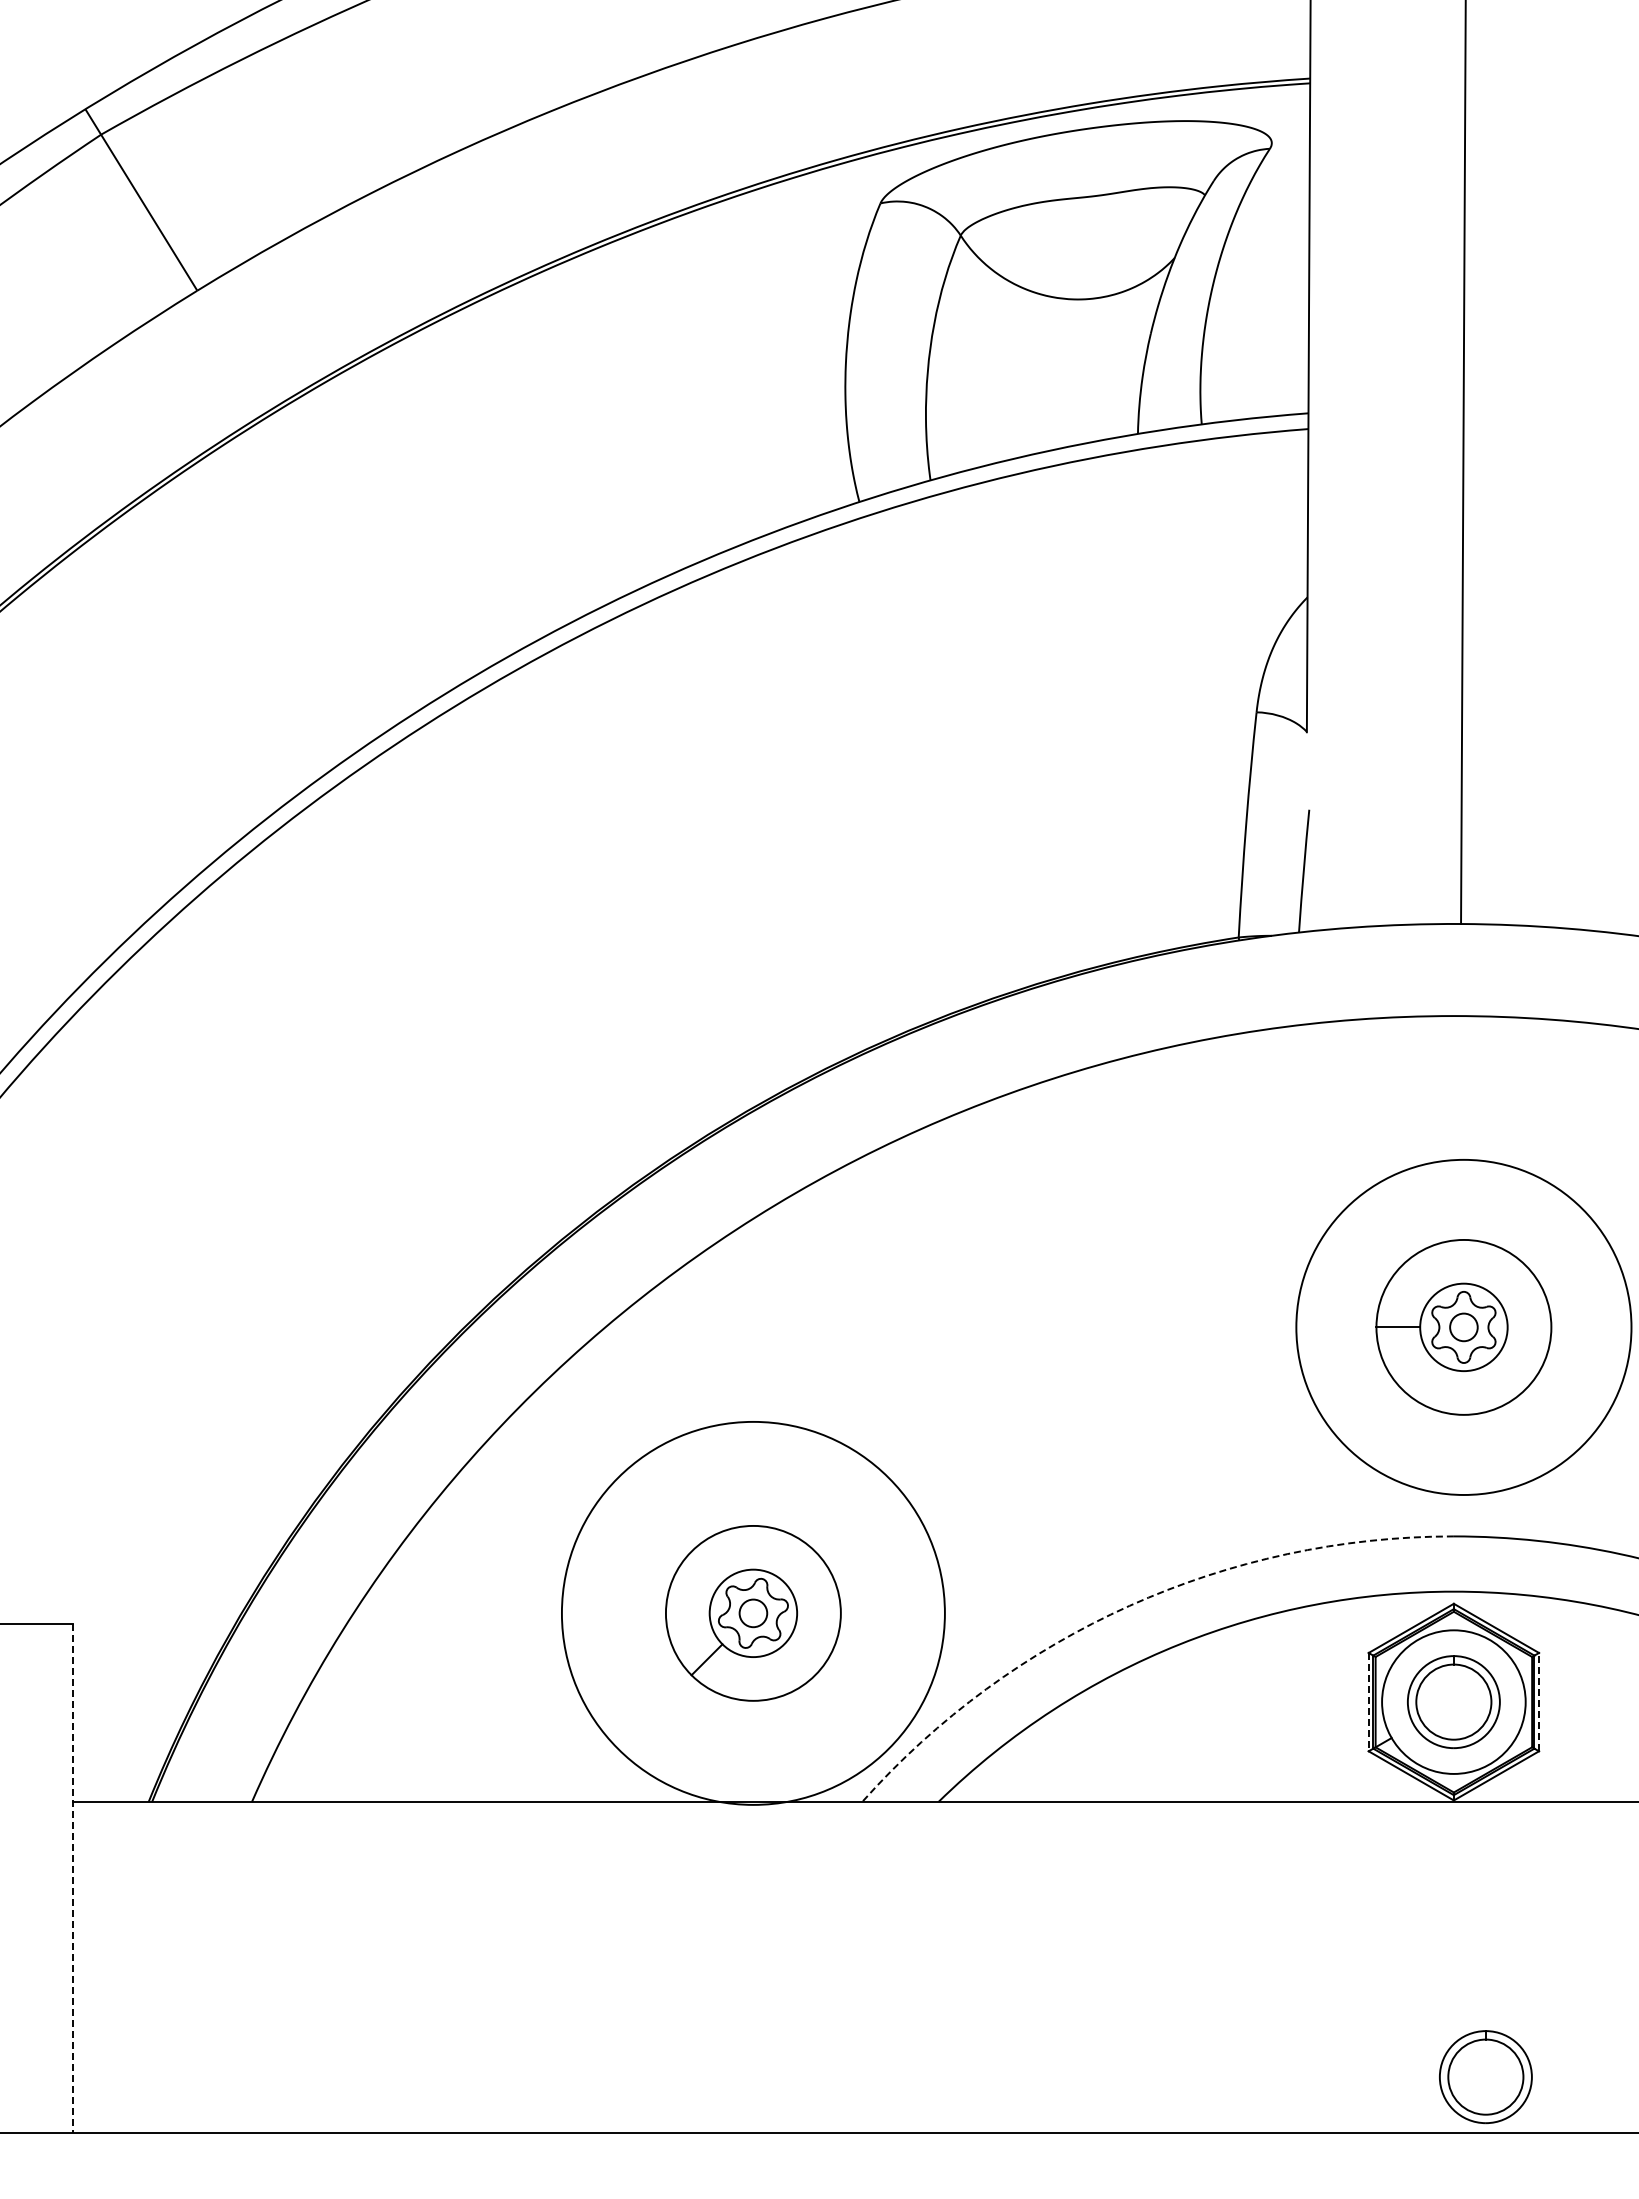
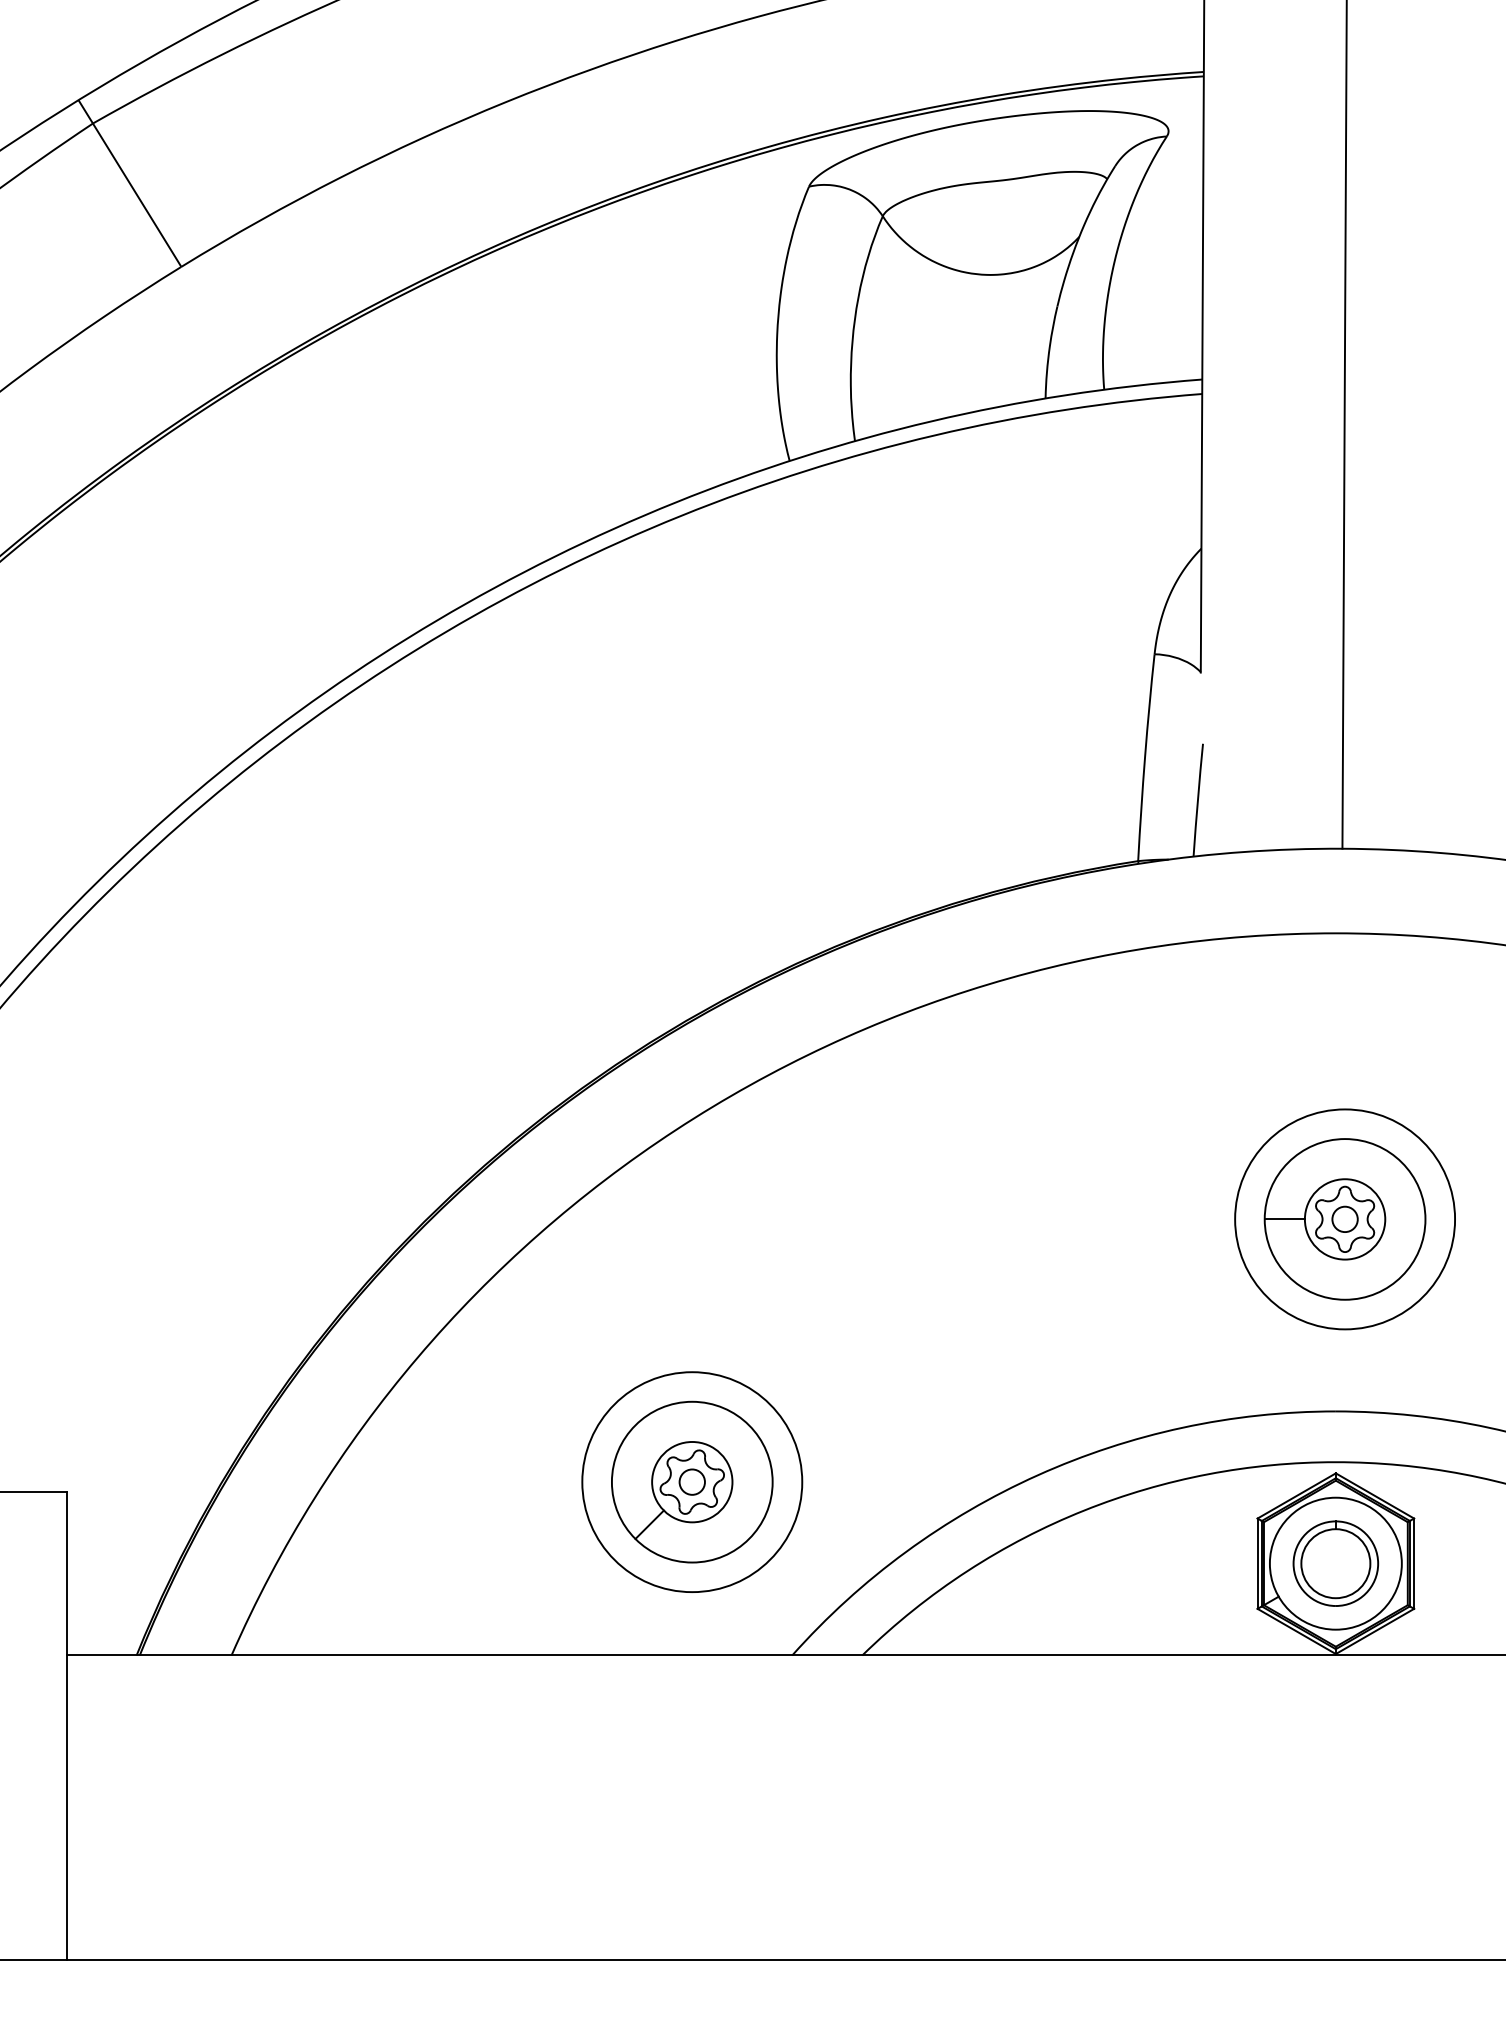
circle: (1463, 1327) -> (1344, 1219), size x0.71
arc: (1129, 1605) -> (1037, 1474), dashed -> solid
circle: (753, 1613) -> (692, 1482), size x0.62
line: (1539, 1701) -> (1414, 1563), dashed -> solid
line: (1368, 1702) -> (1257, 1564), dashed -> solid
line: (72, 1878) -> (66, 1725), dashed -> solid
part: (1485, 2077) -> (1364, 1908), removed

